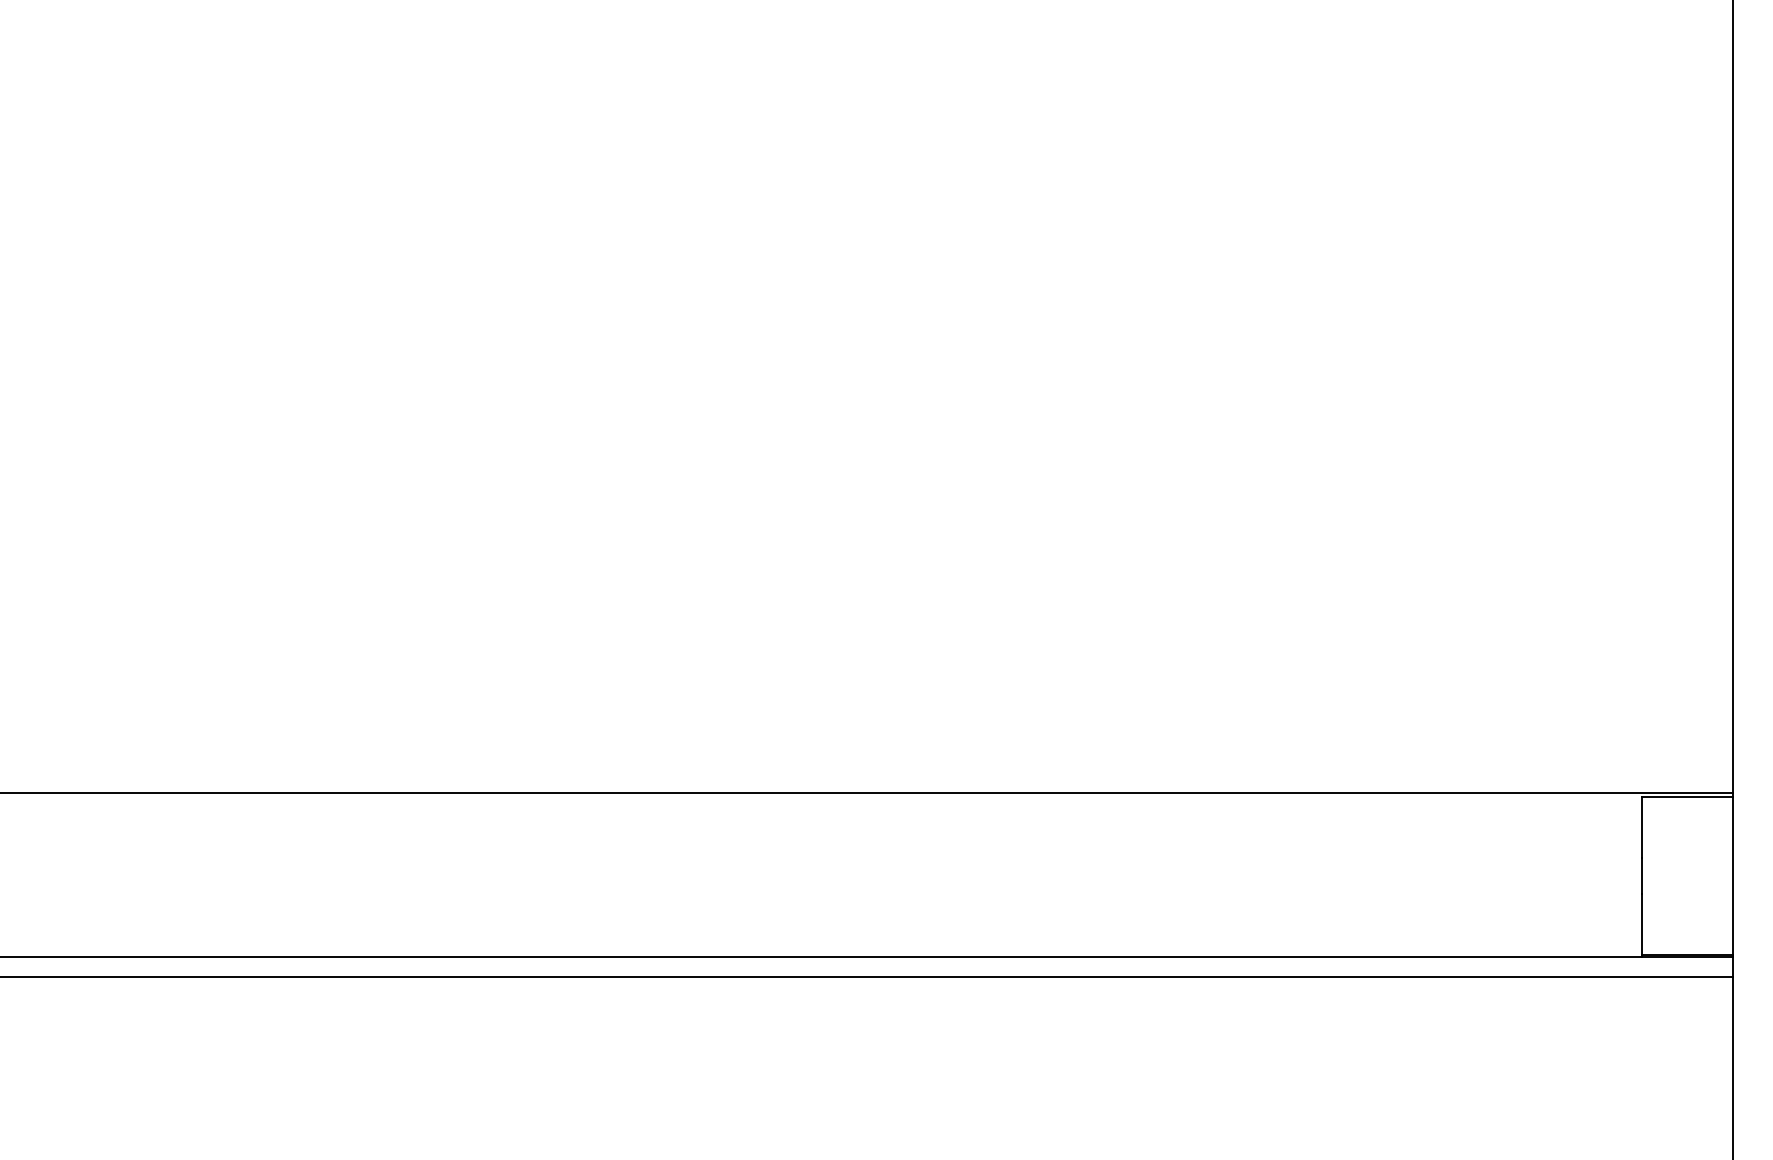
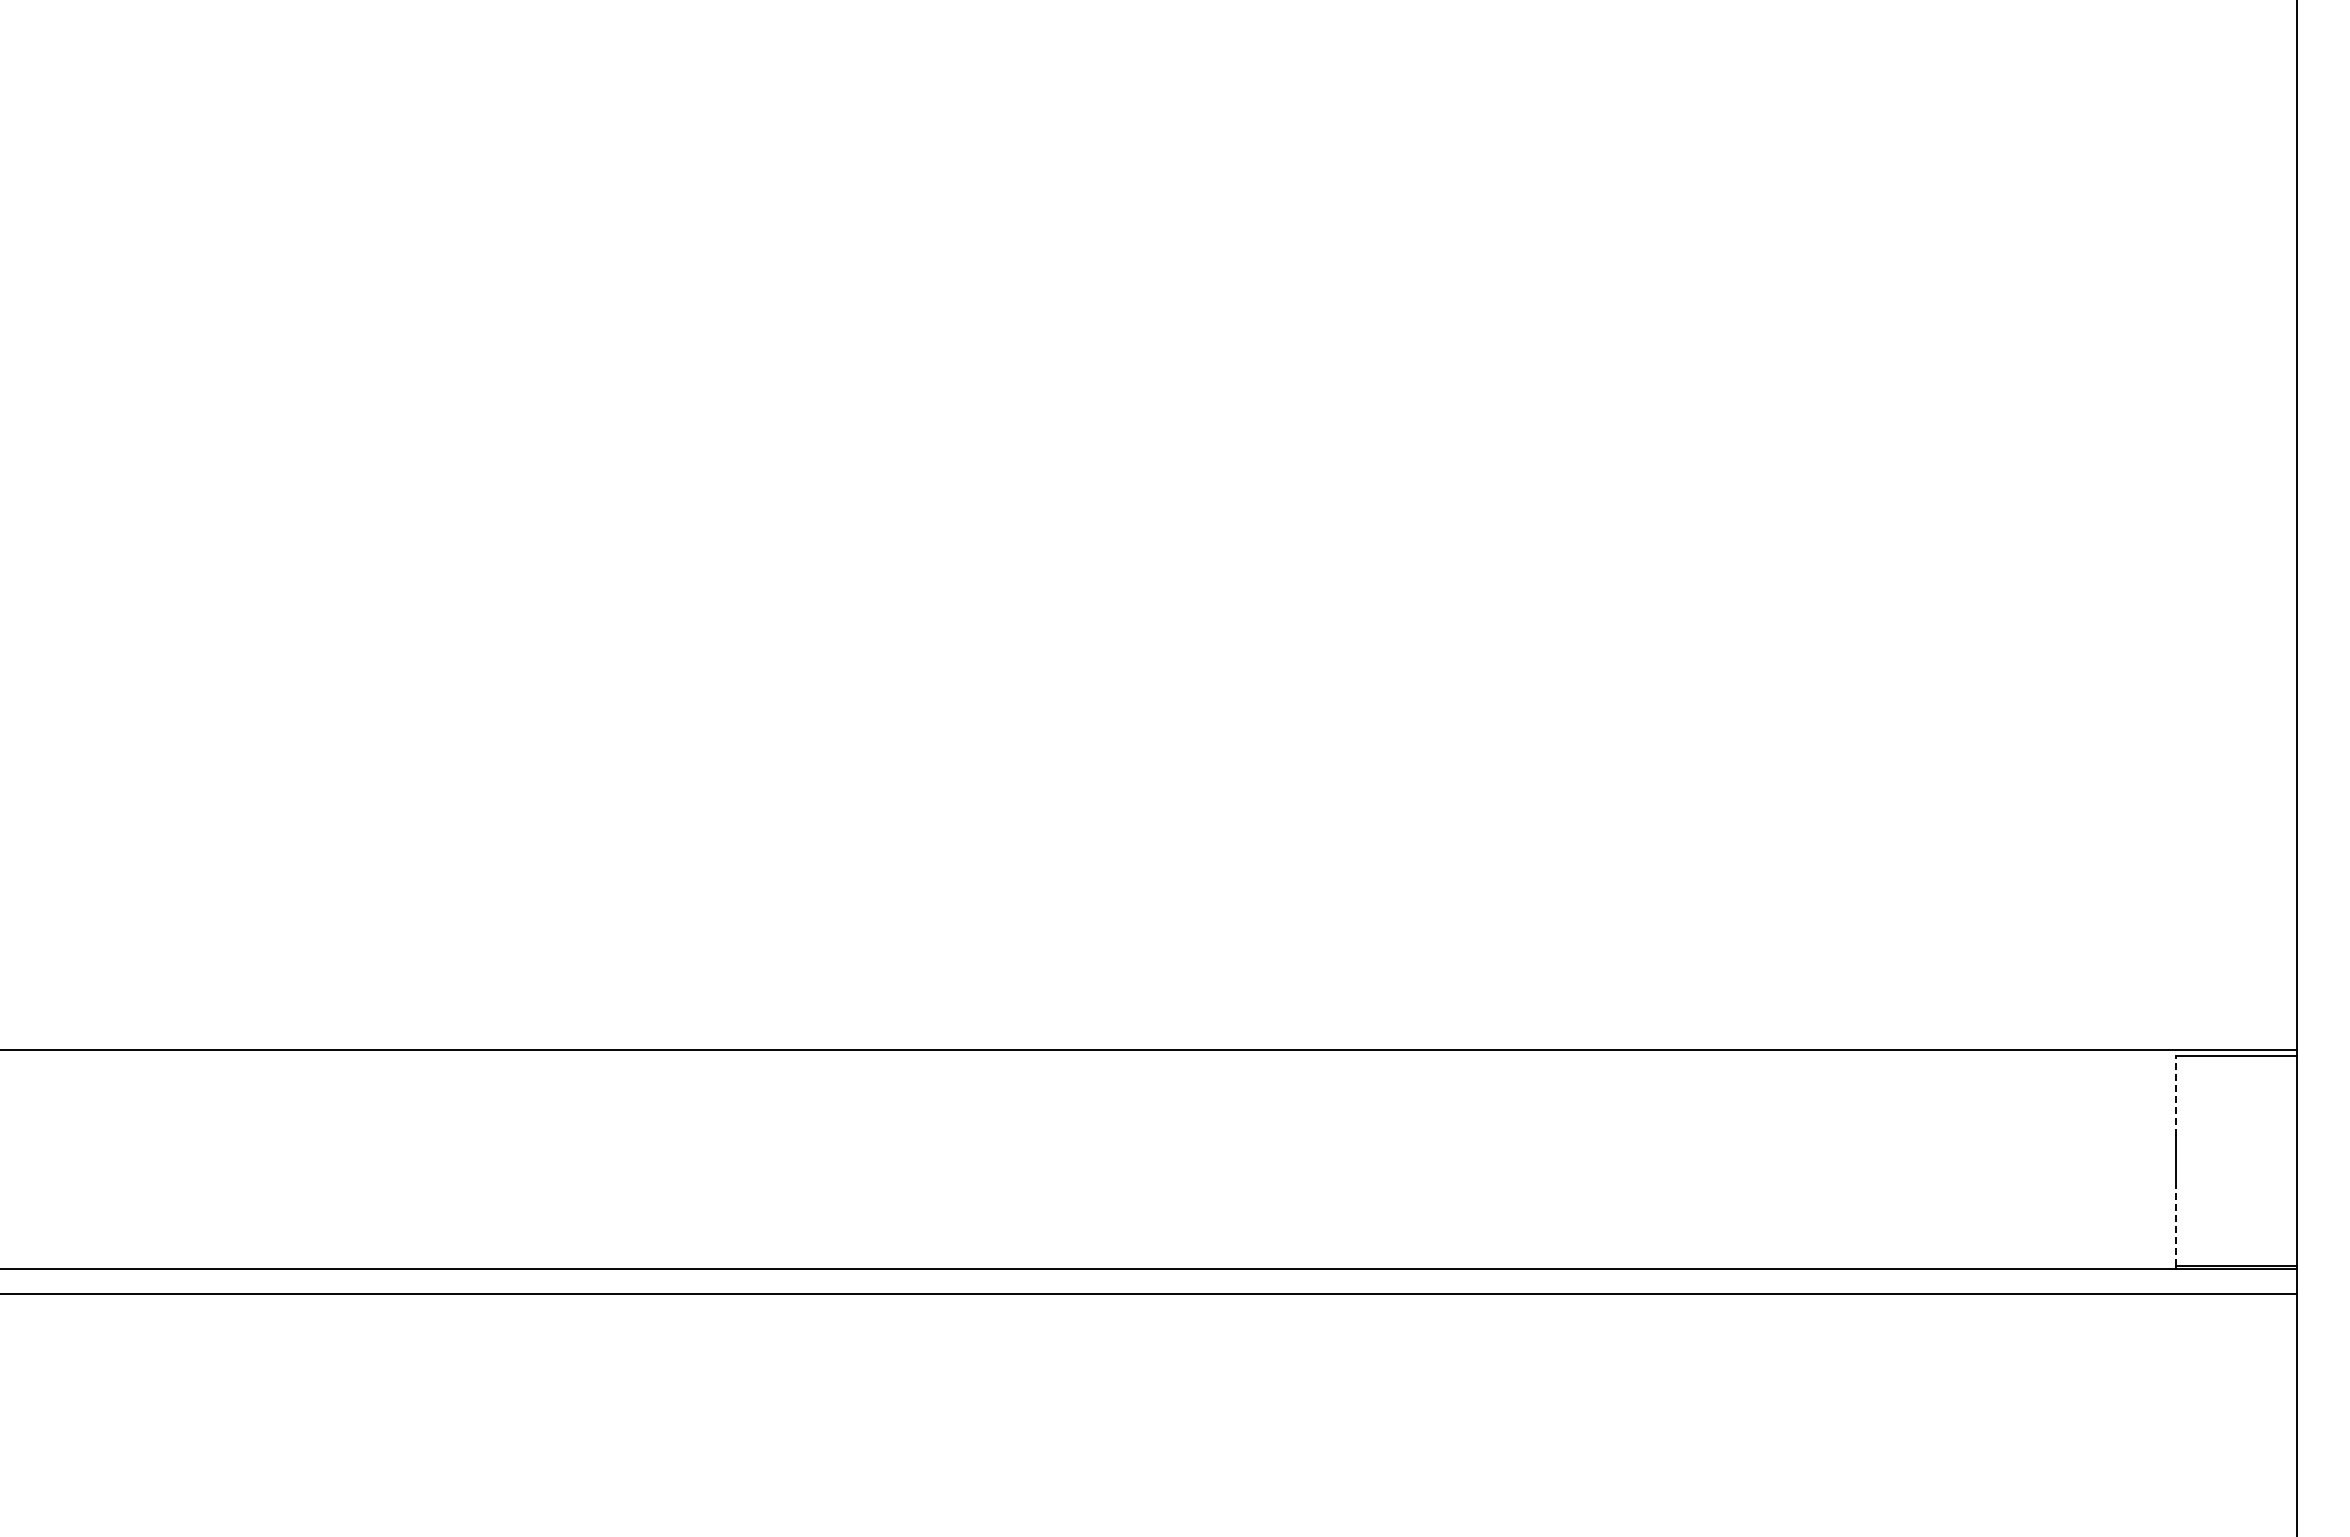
line: (1641, 826) -> (2175, 1095), solid -> dashed
line: (1641, 924) -> (2175, 1224), solid -> dashed

